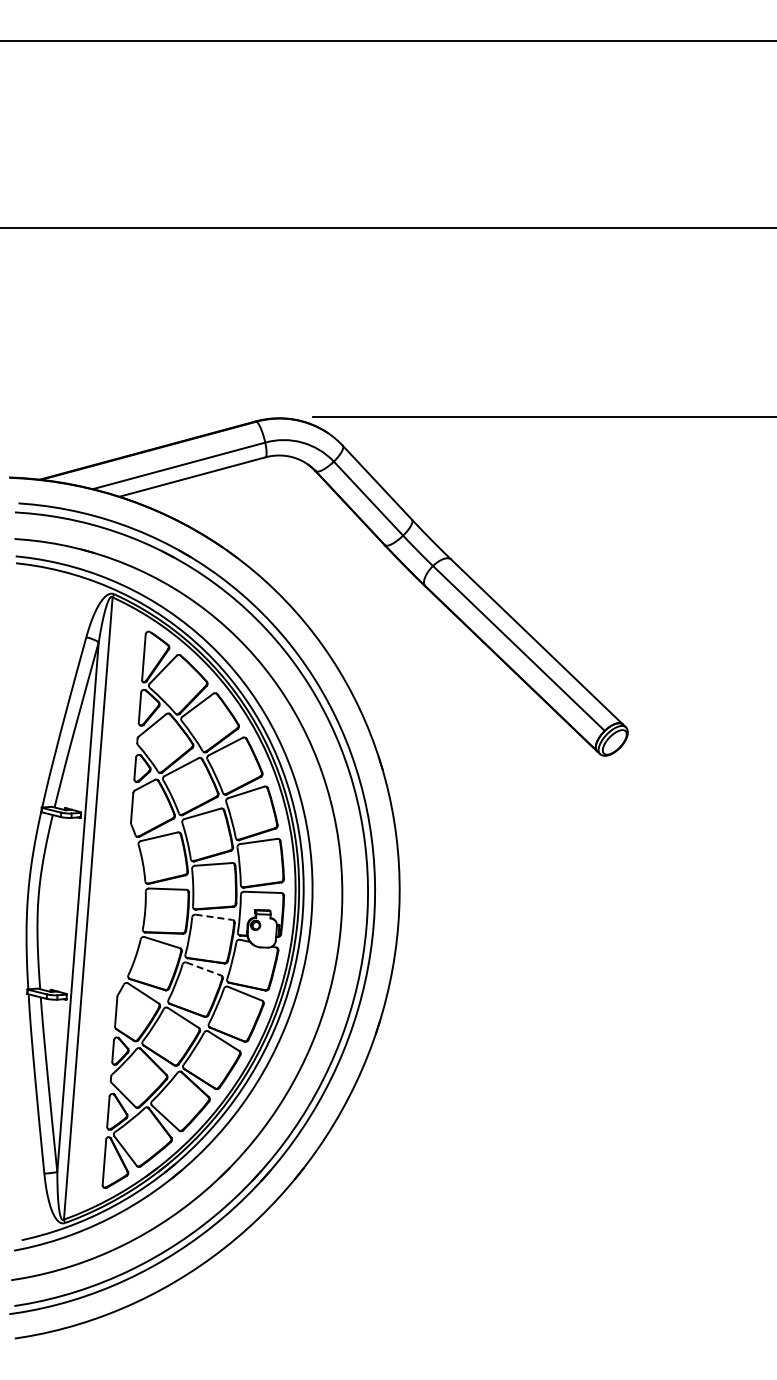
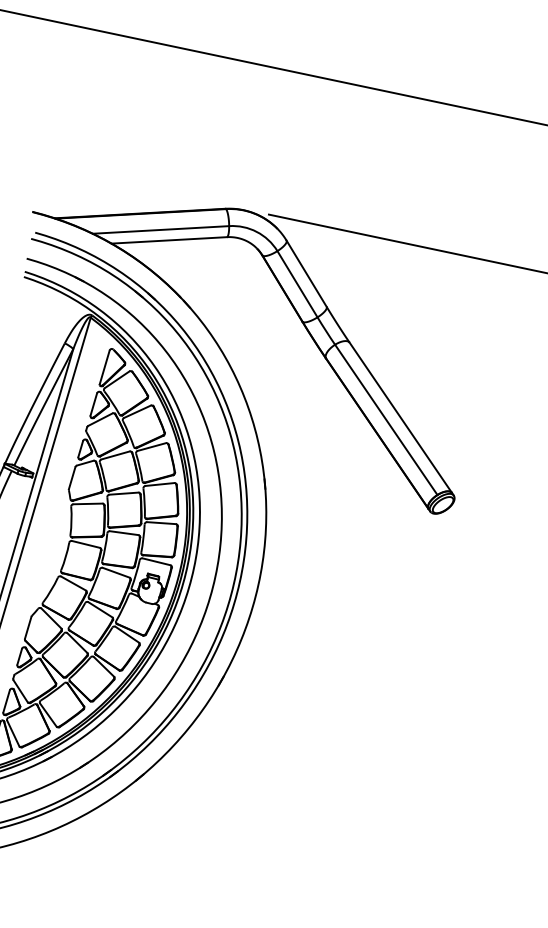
line: (214, 917) -> (116, 572), dashed -> solid
line: (203, 969) -> (100, 610), dashed -> solid

